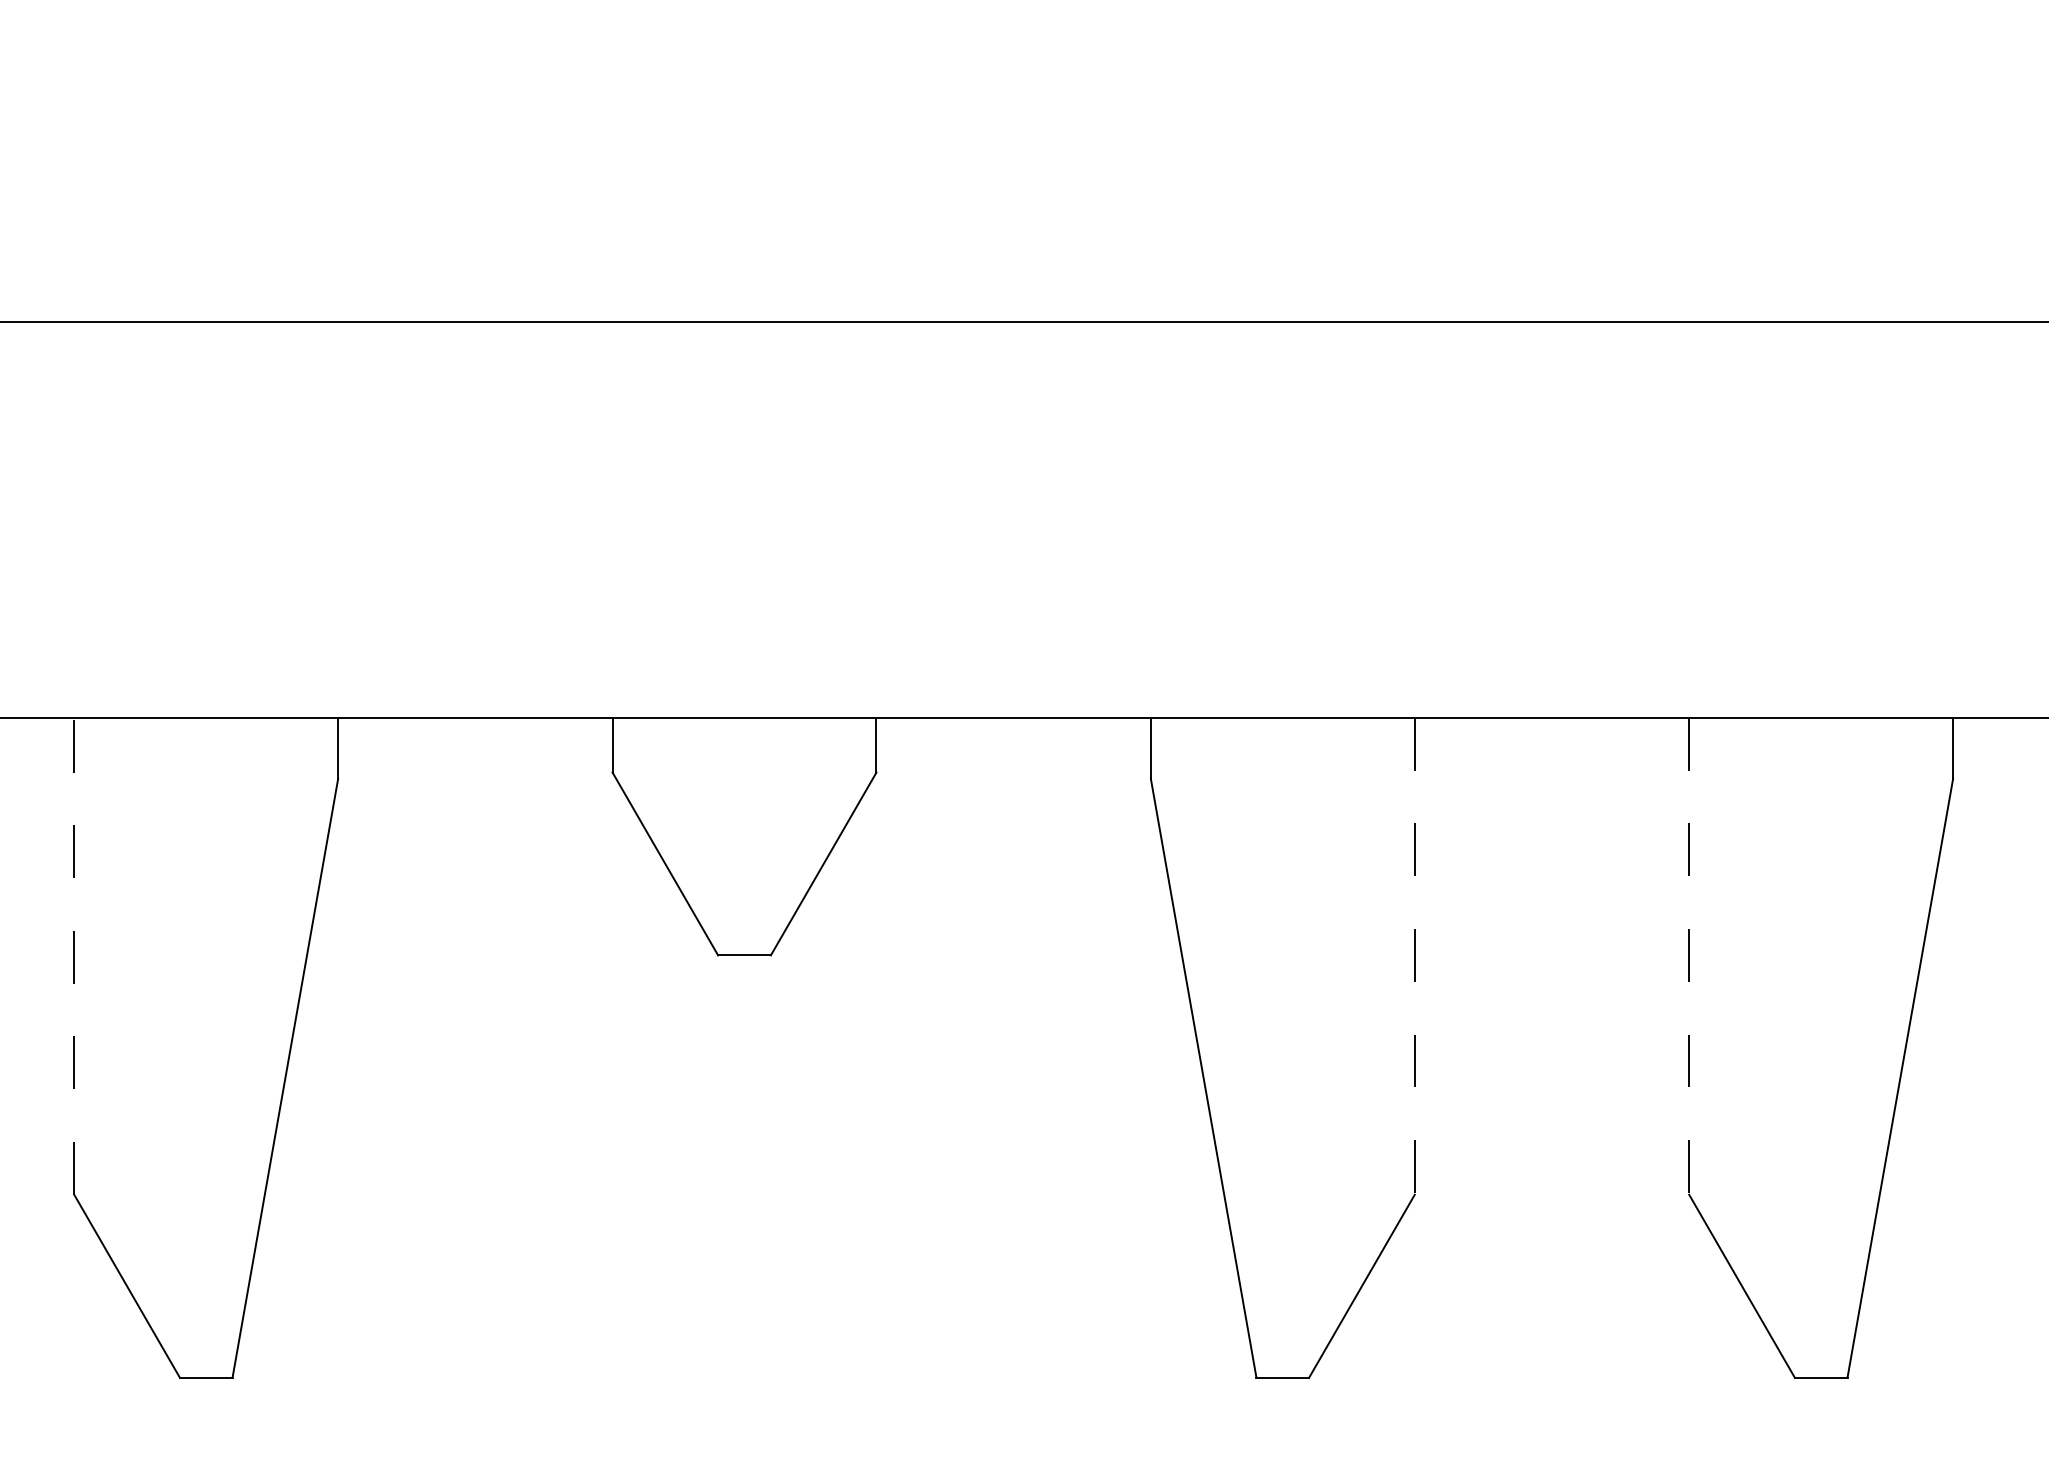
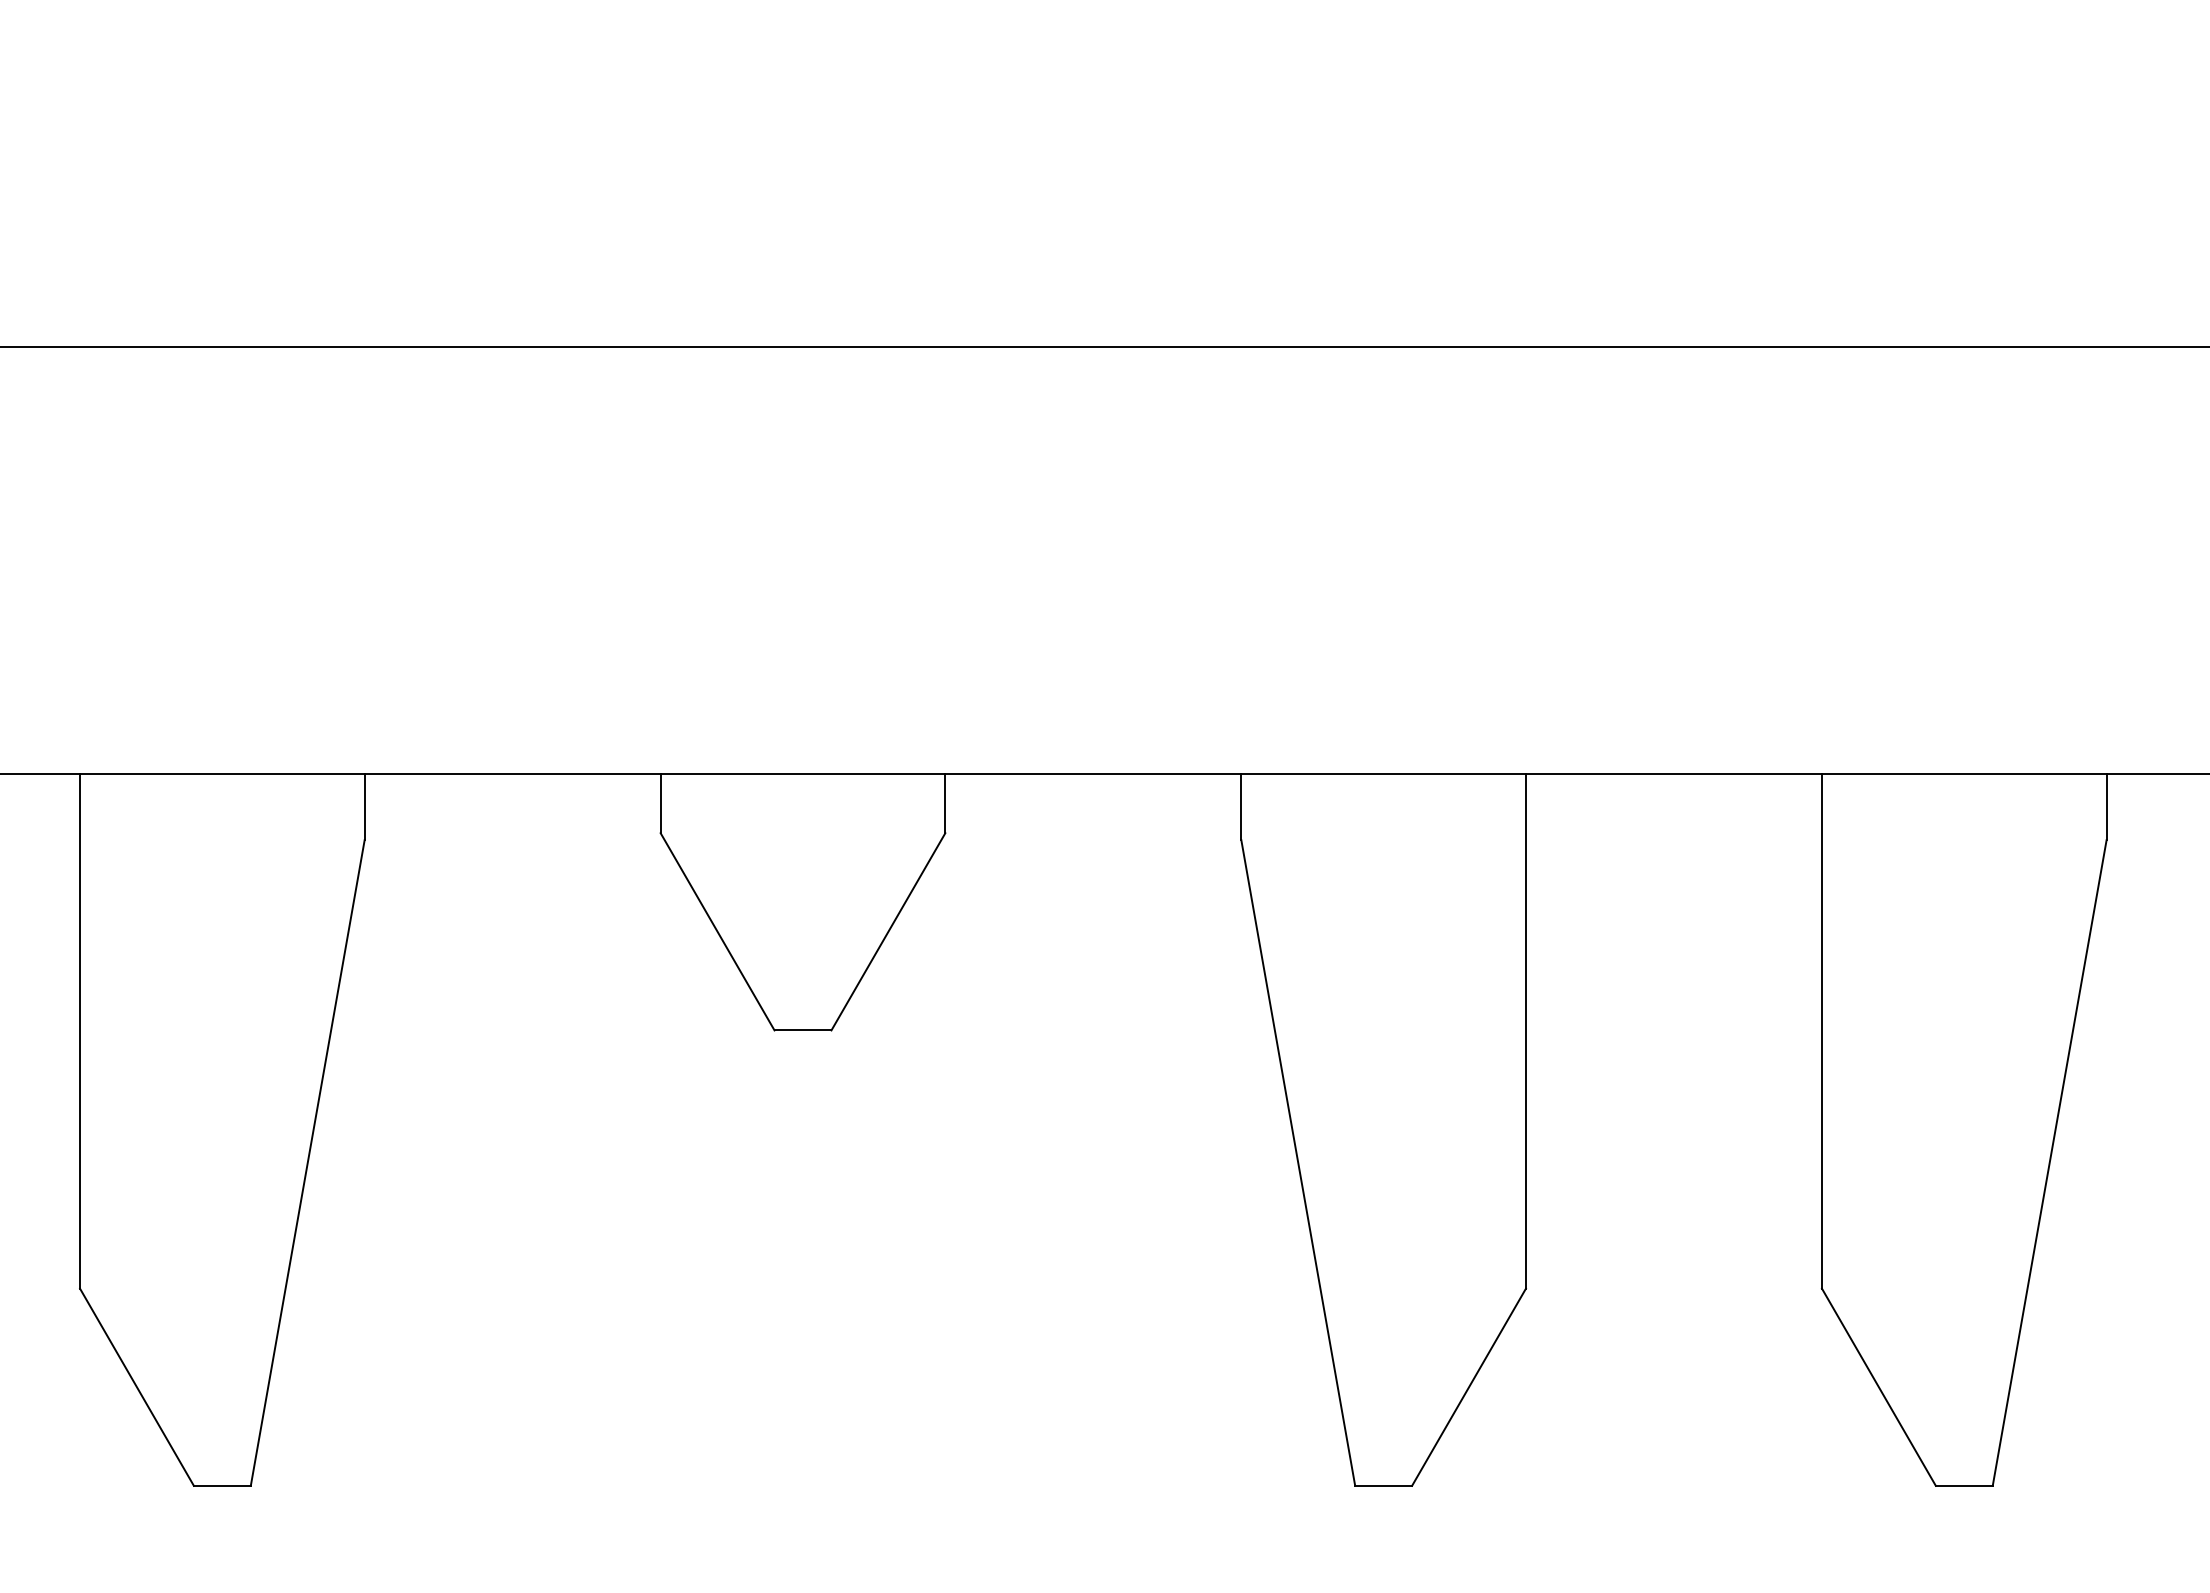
line: (74, 955) -> (80, 1030), dashed -> solid
line: (1414, 956) -> (1525, 1031), dashed -> solid
line: (1688, 956) -> (1821, 1031), dashed -> solid

